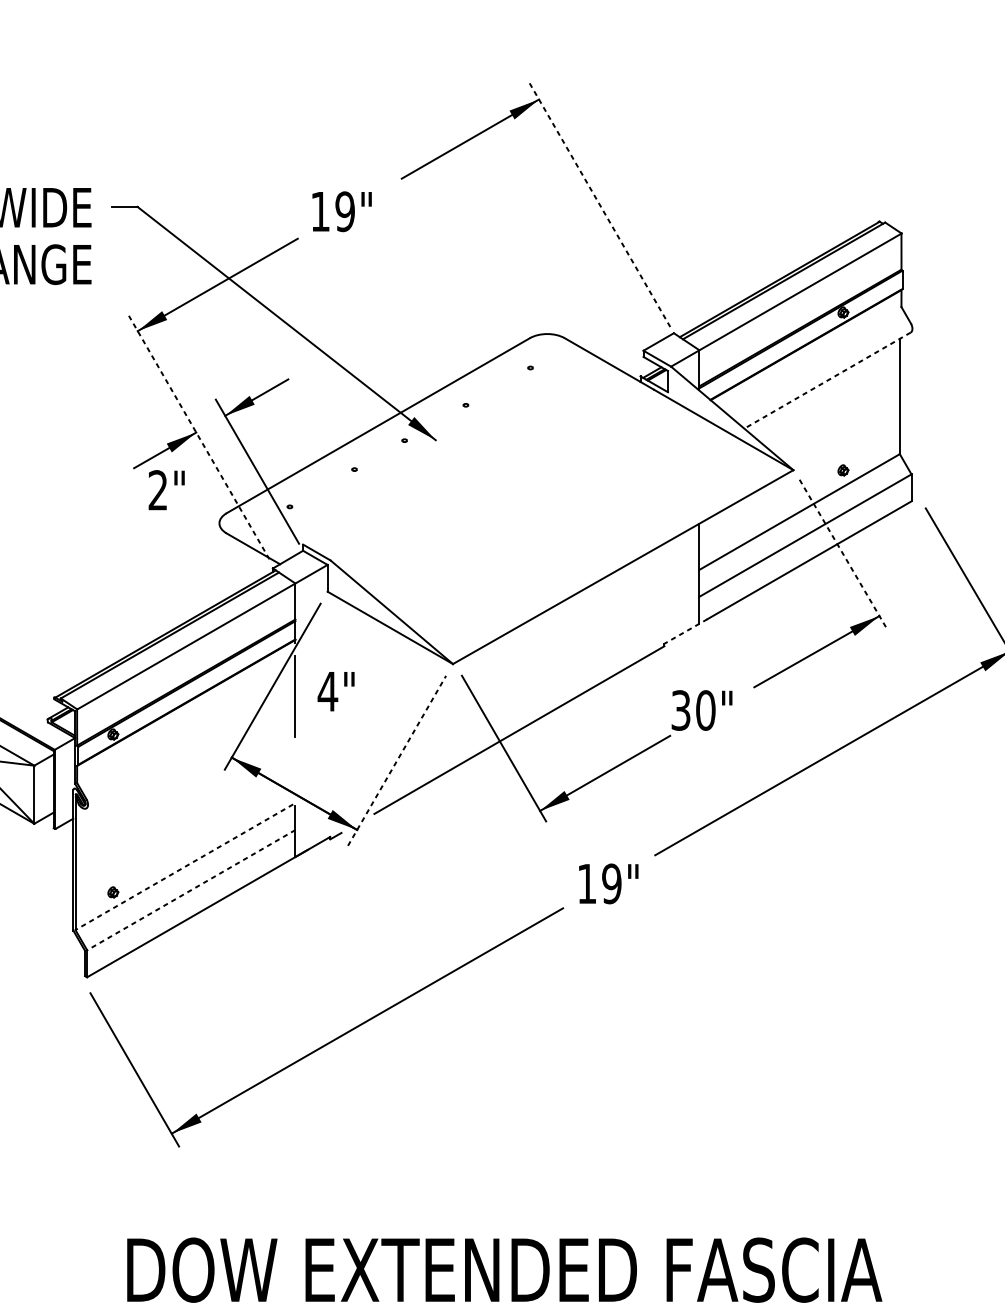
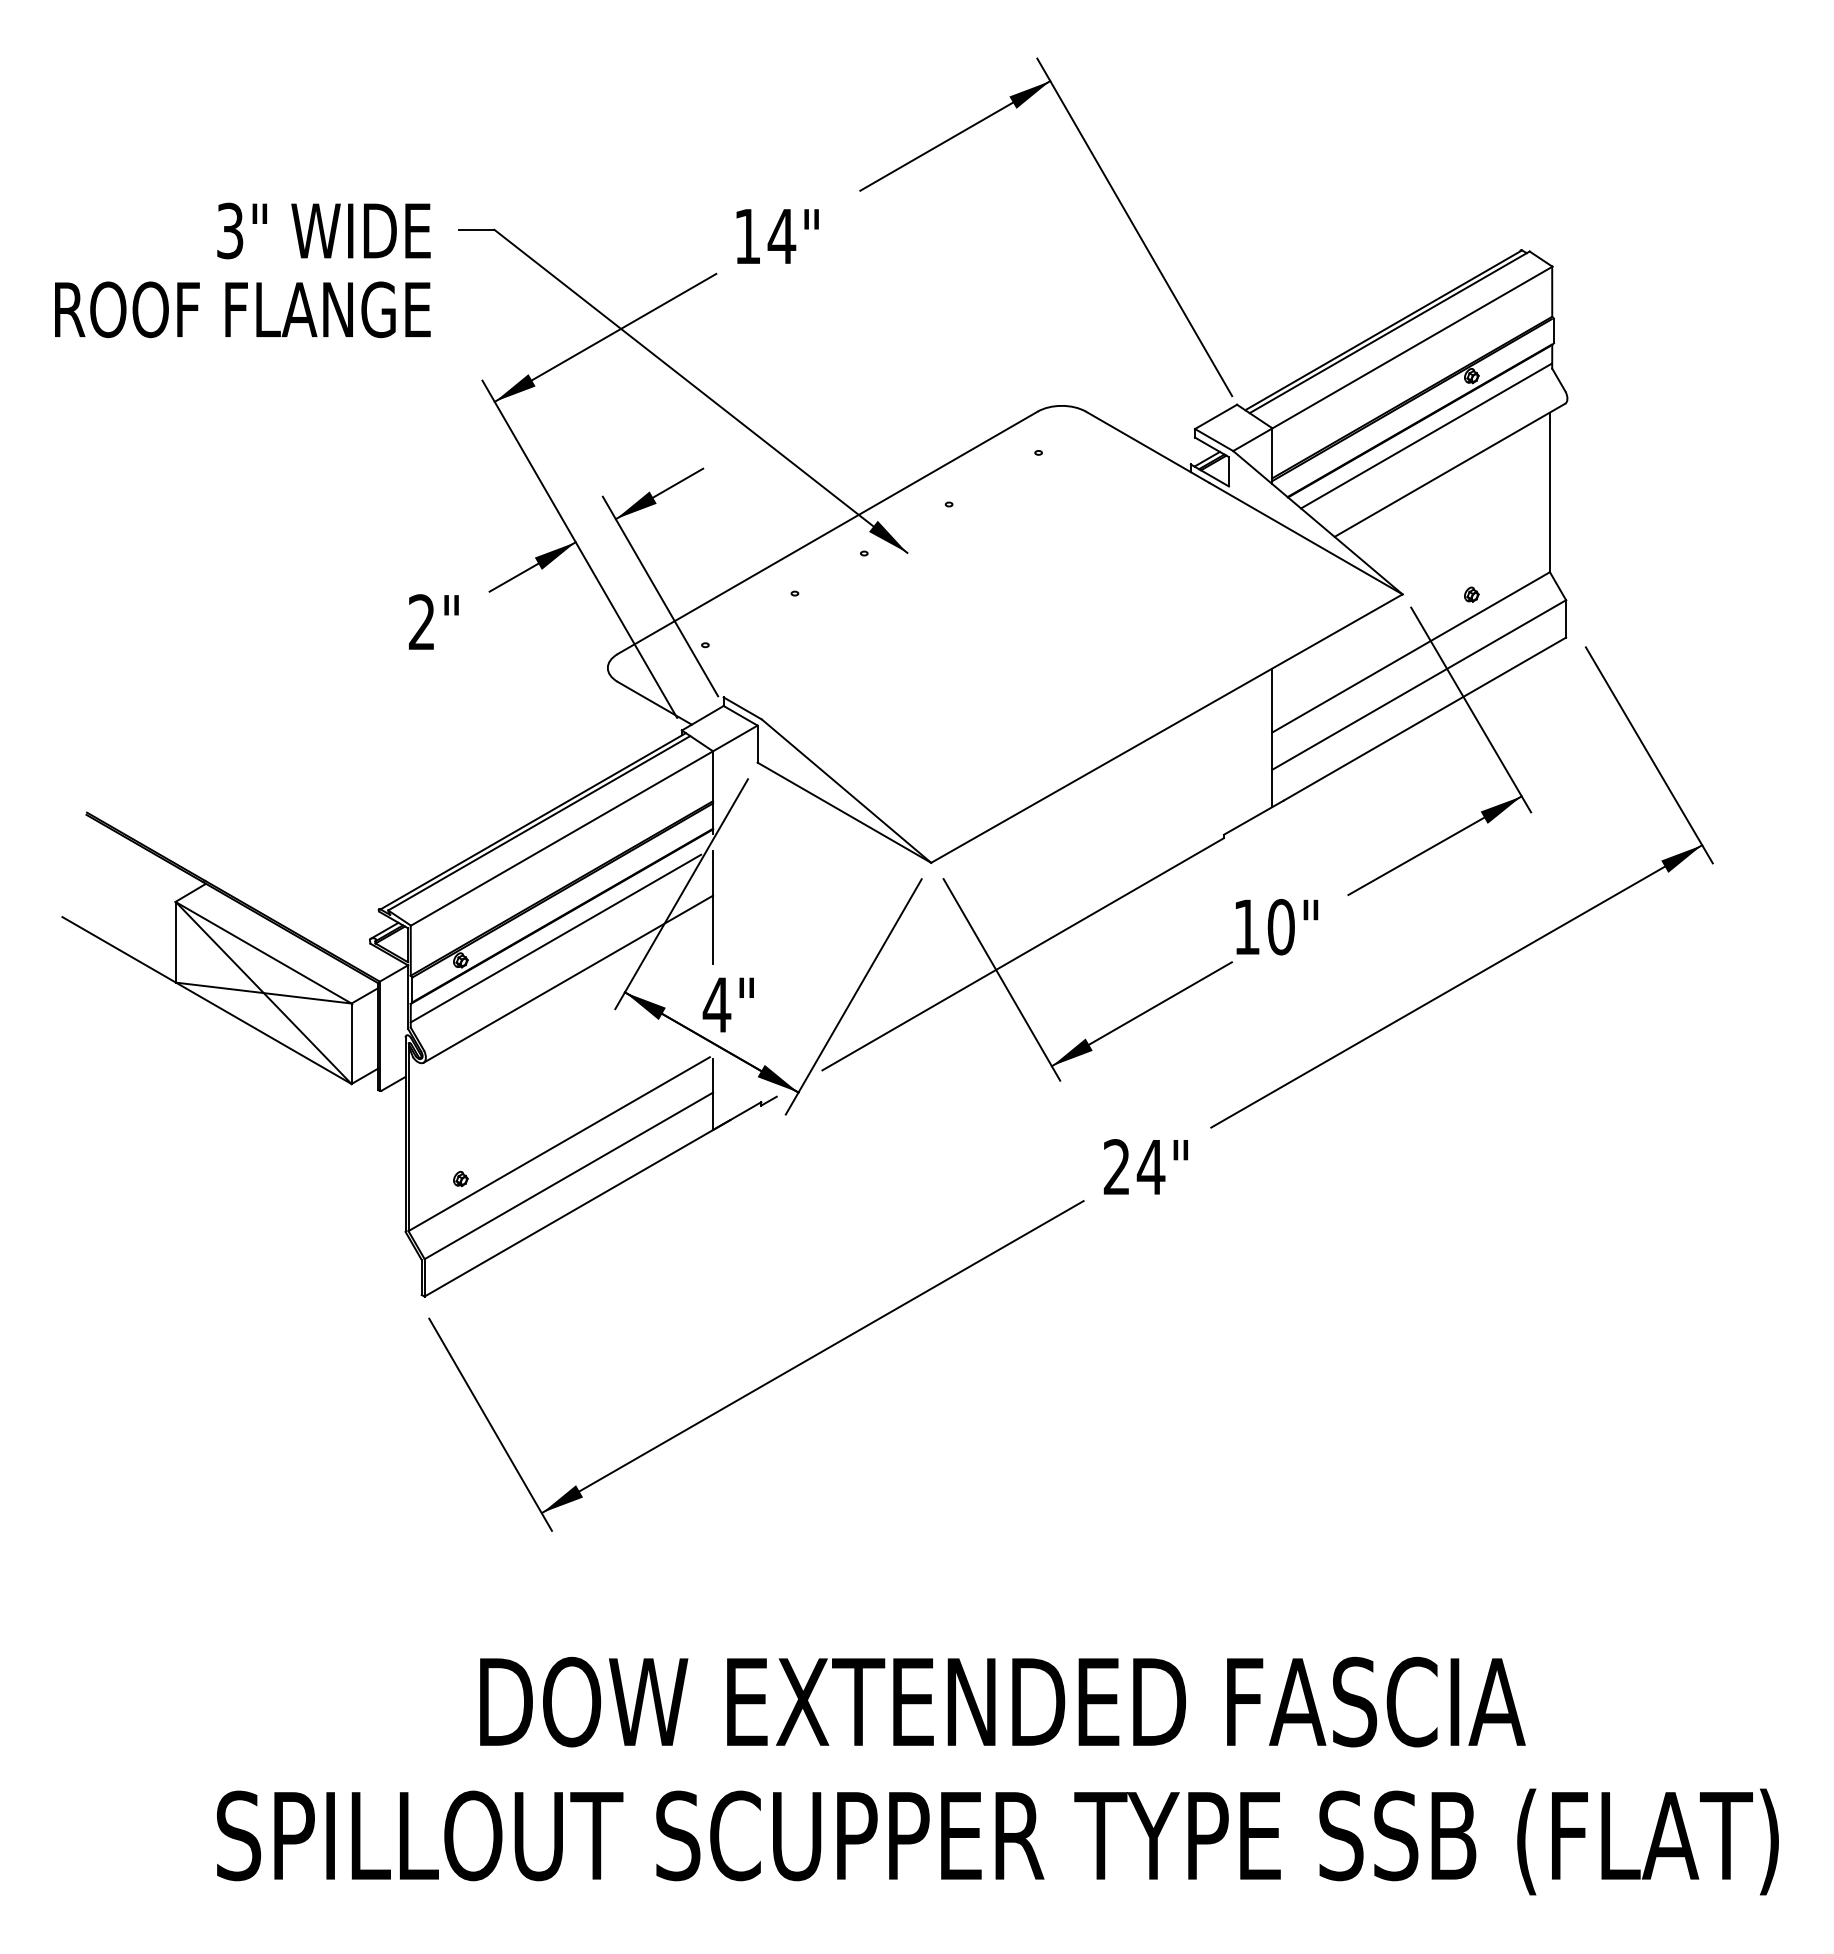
line: (599, 205) -> (1134, 227), dashed -> solid
text: (344, 211) -> (781, 236), 19" -> 14"
line: (810, 355) -> (1426, 435), added
line: (827, 380) -> (1449, 470), dashed -> solid
line: (198, 437) -> (579, 549), dashed -> solid
text: (166, 489) -> (433, 621), moved
line: (843, 553) -> (1471, 709), dashed -> solid
line: (685, 631) -> (1253, 817), dashed -> solid
text: (335, 691) -> (727, 1004), moved
text: (680, 710) -> (1246, 927), 30" -> 10"
line: (181, 718) -> (555, 938), added
line: (191, 747) -> (568, 978), added
line: (396, 760) -> (853, 996), dashed -> solid
line: (184, 867) -> (559, 1144), dashed -> solid
text: (599, 884) -> (1134, 1167), 19" -> 24"
line: (191, 889) -> (568, 1175), dashed -> solid

